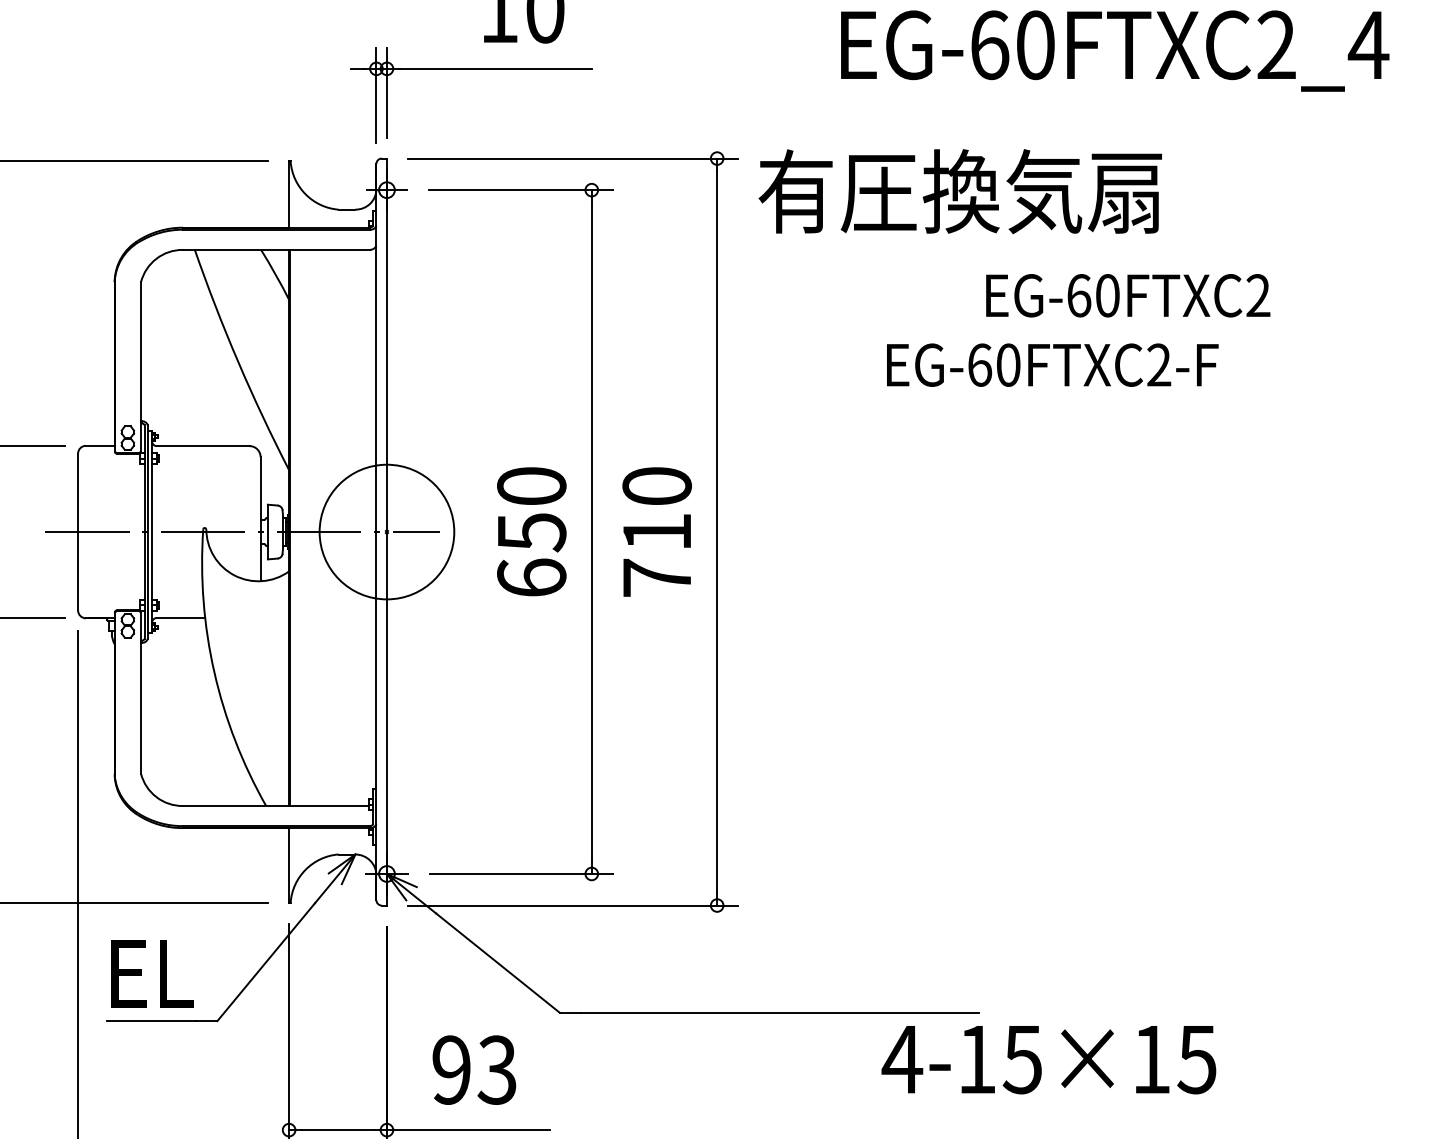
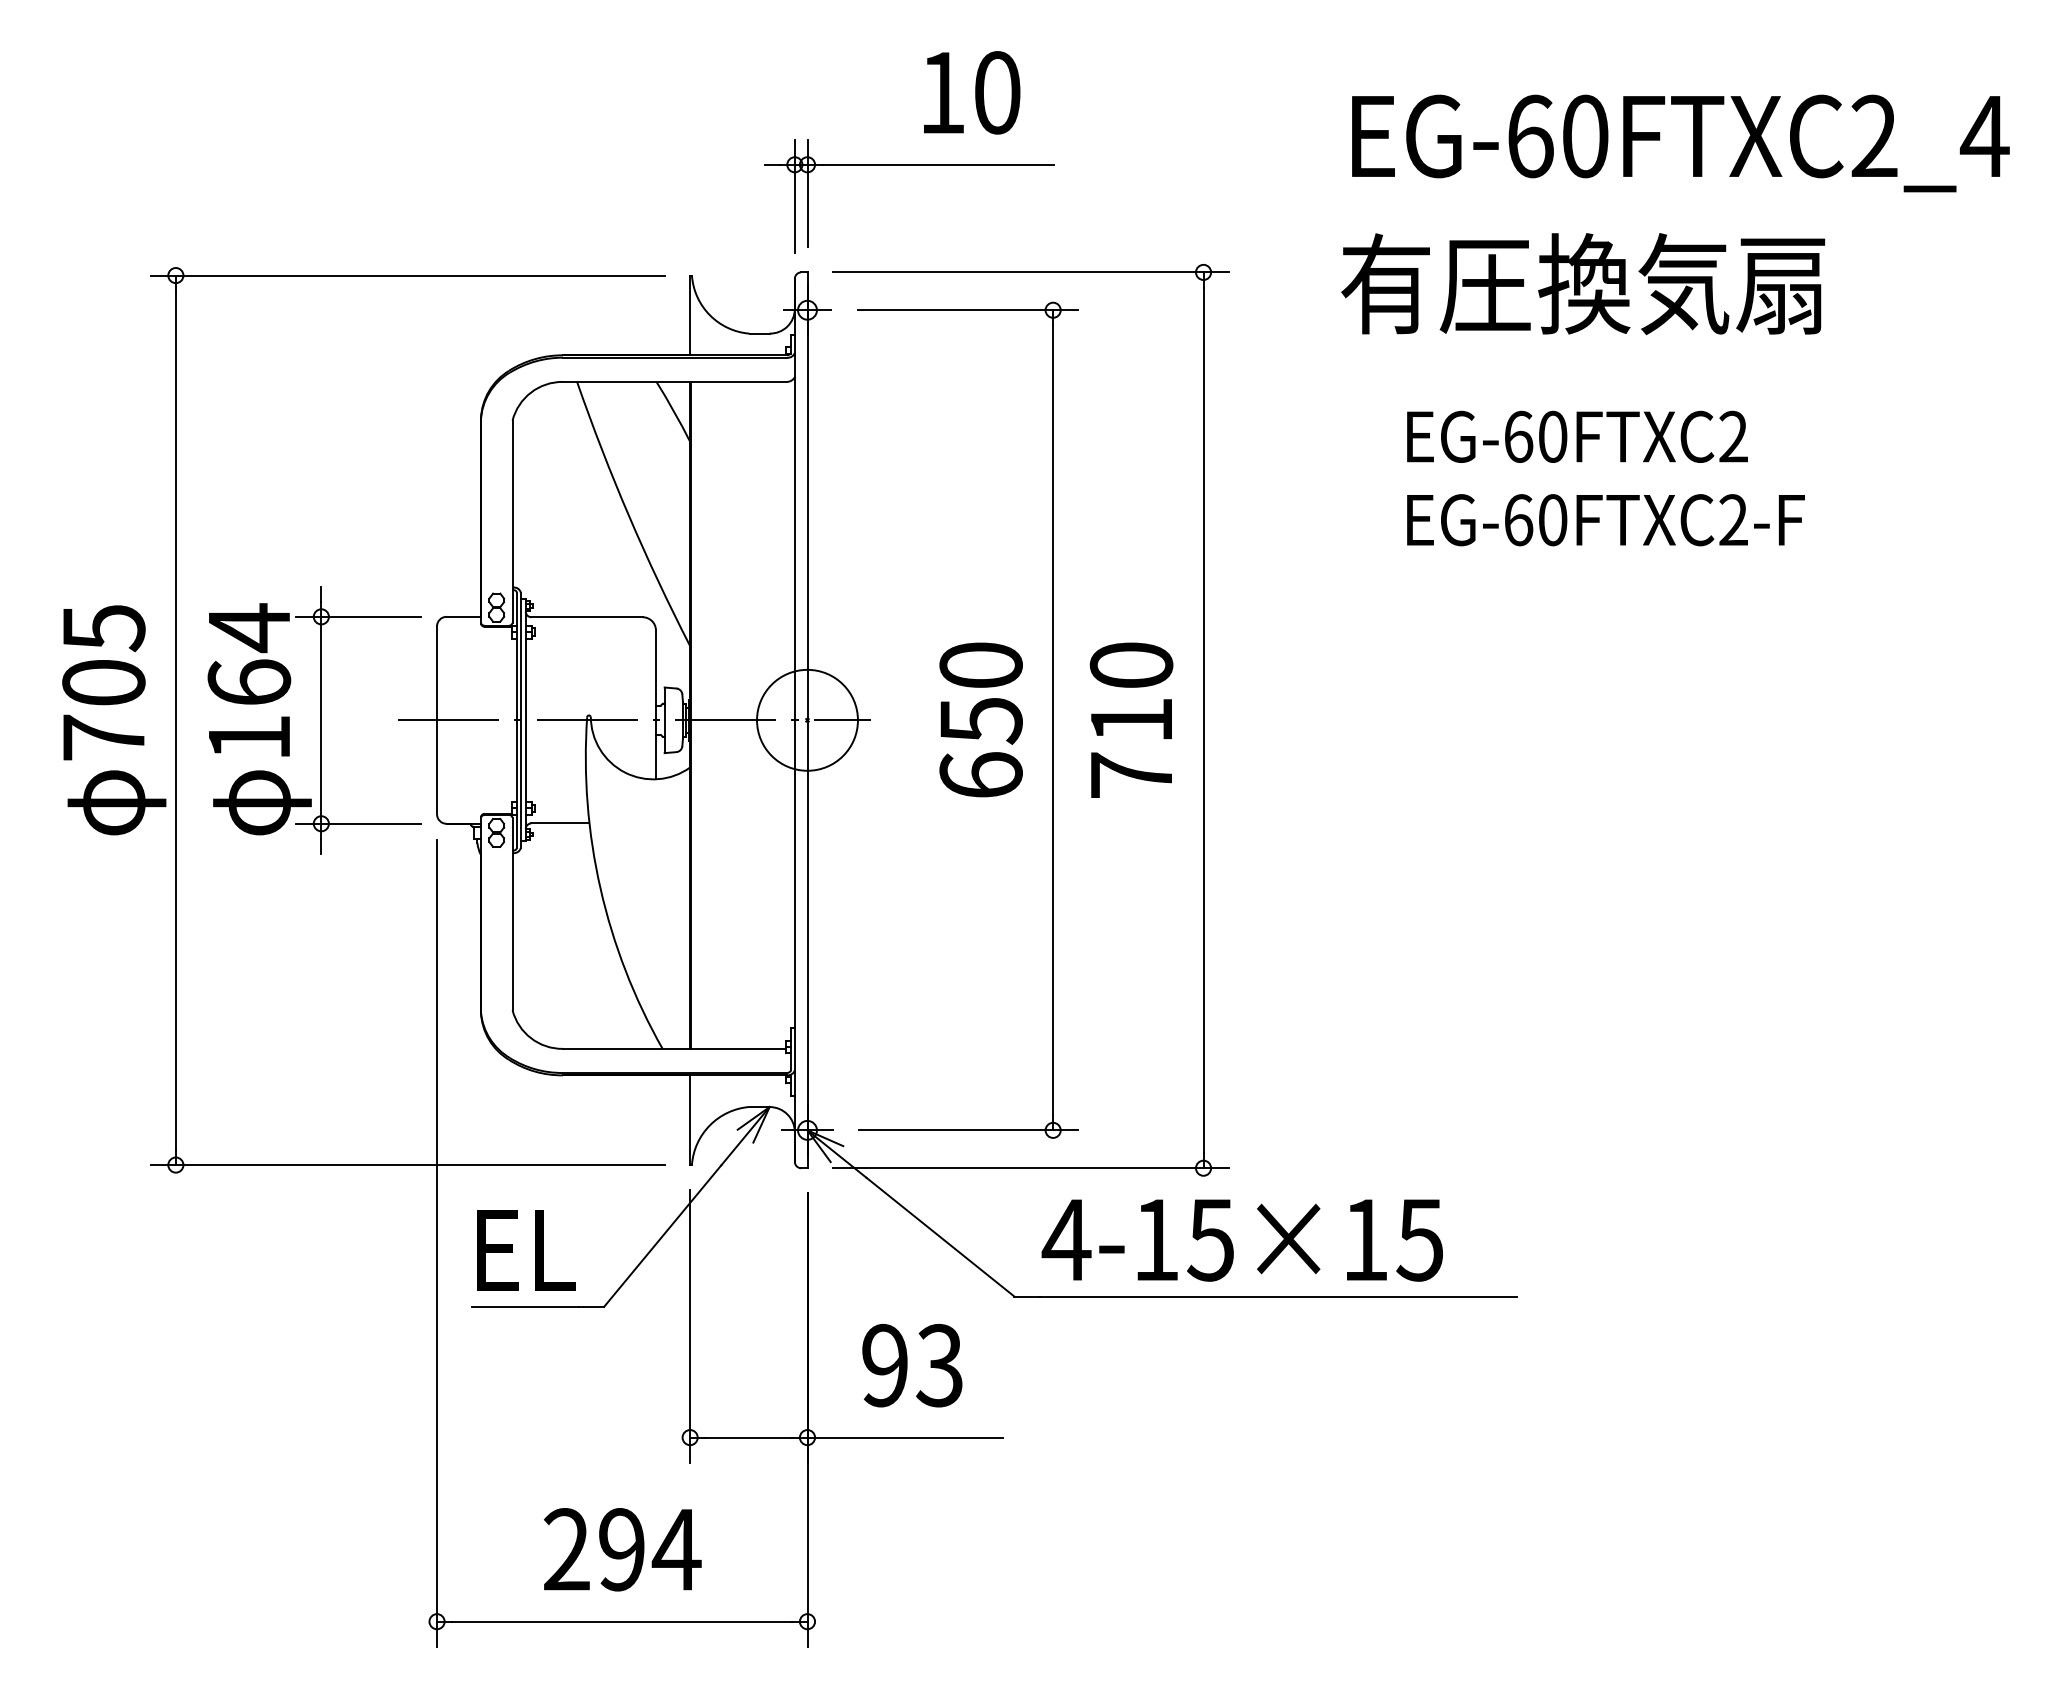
text: (960, 192) -> (1583, 284), moved
text: (1128, 295) -> (1577, 436), moved
circle: (386, 531) -> (807, 719), size x0.62
text: (1048, 1060) -> (1241, 1240), moved

